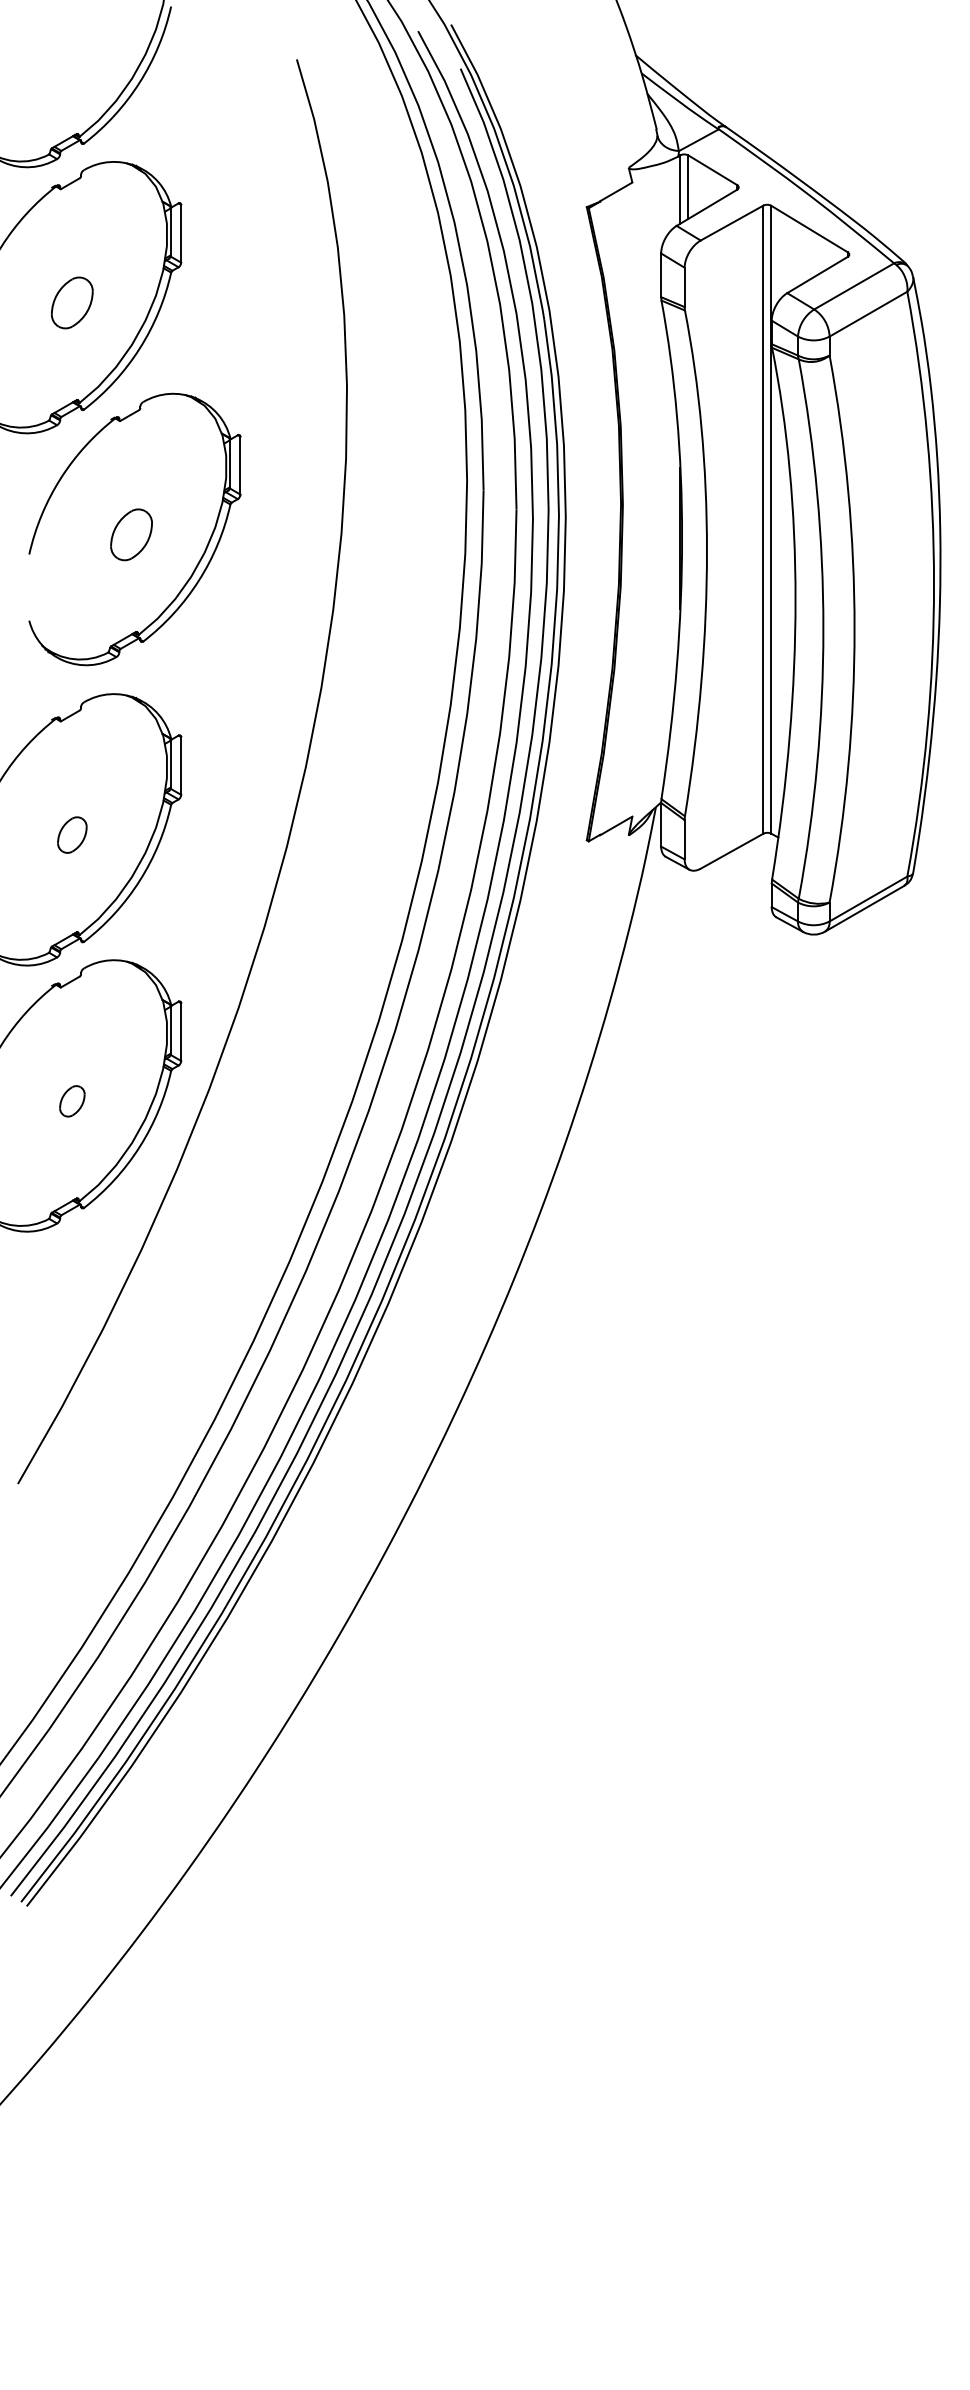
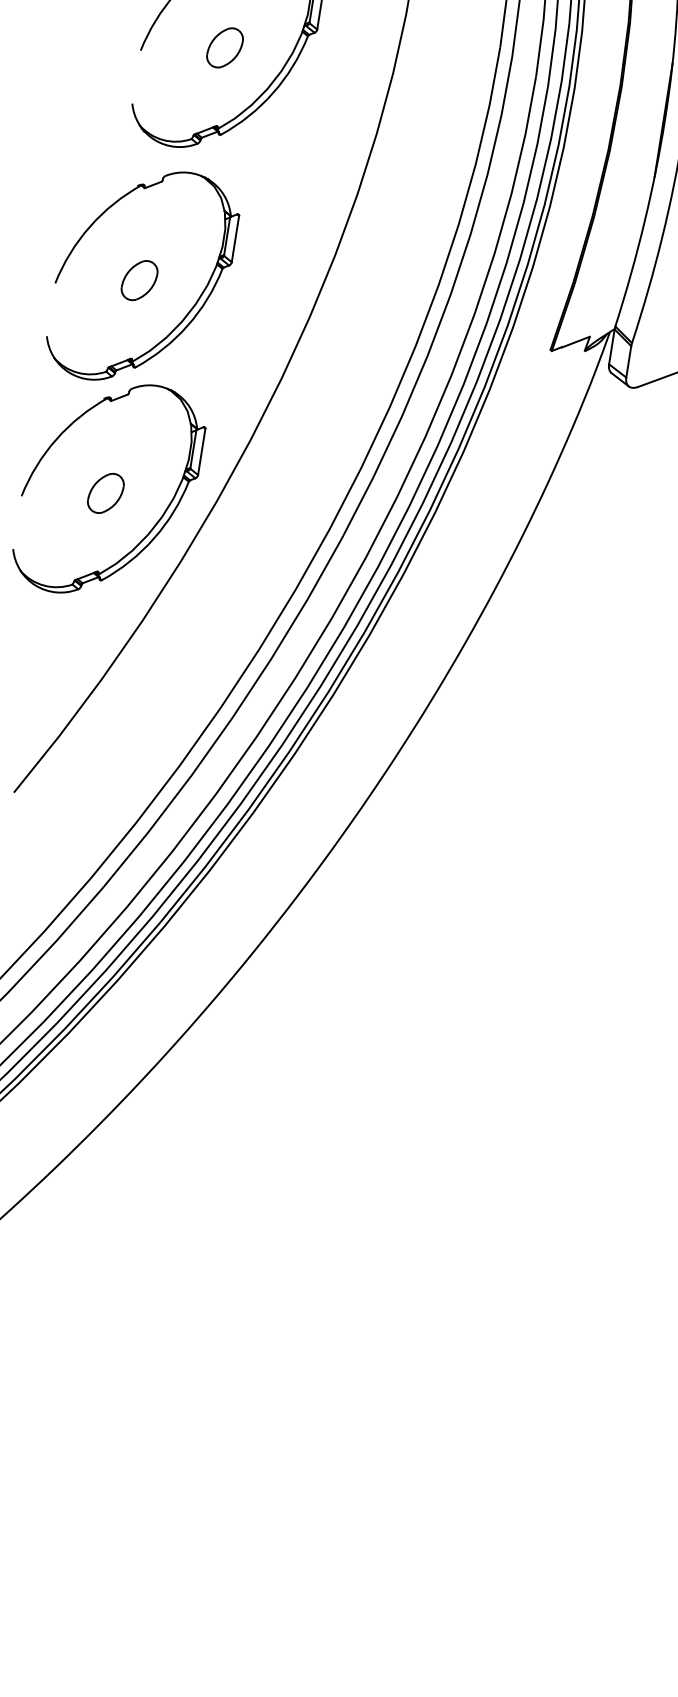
part: (72, 834) -> (139, 280), size x1.43
part: (72, 1101) -> (106, 493), size x1.67

